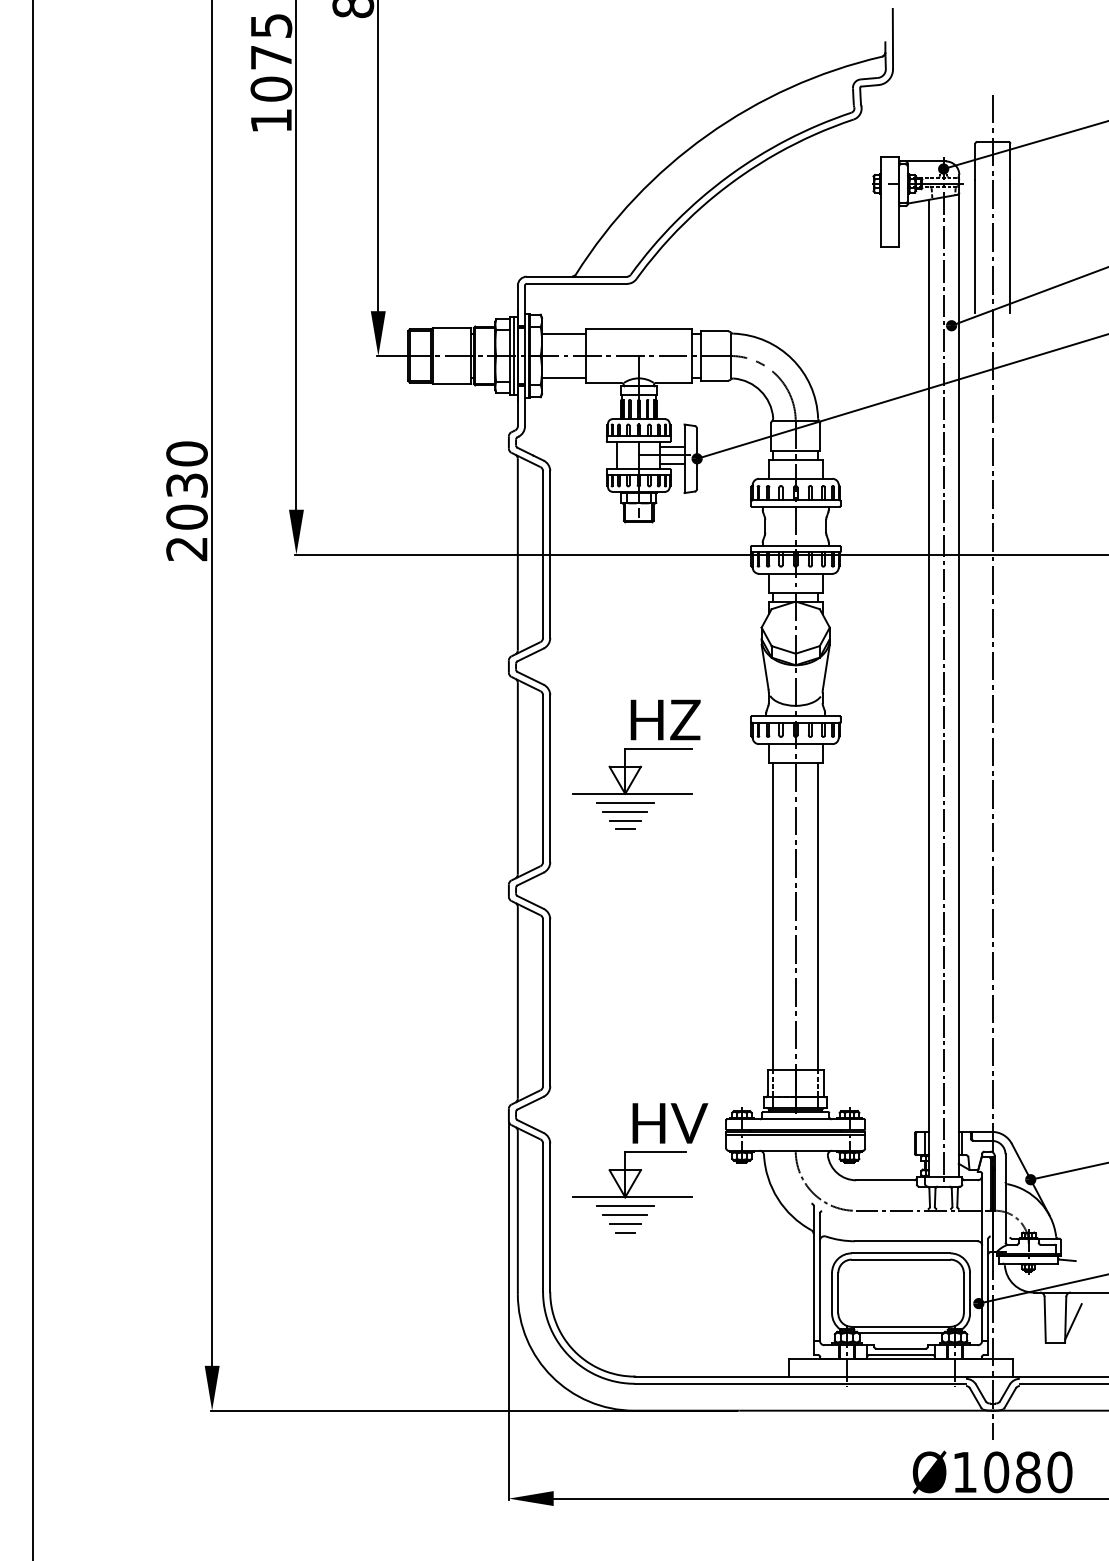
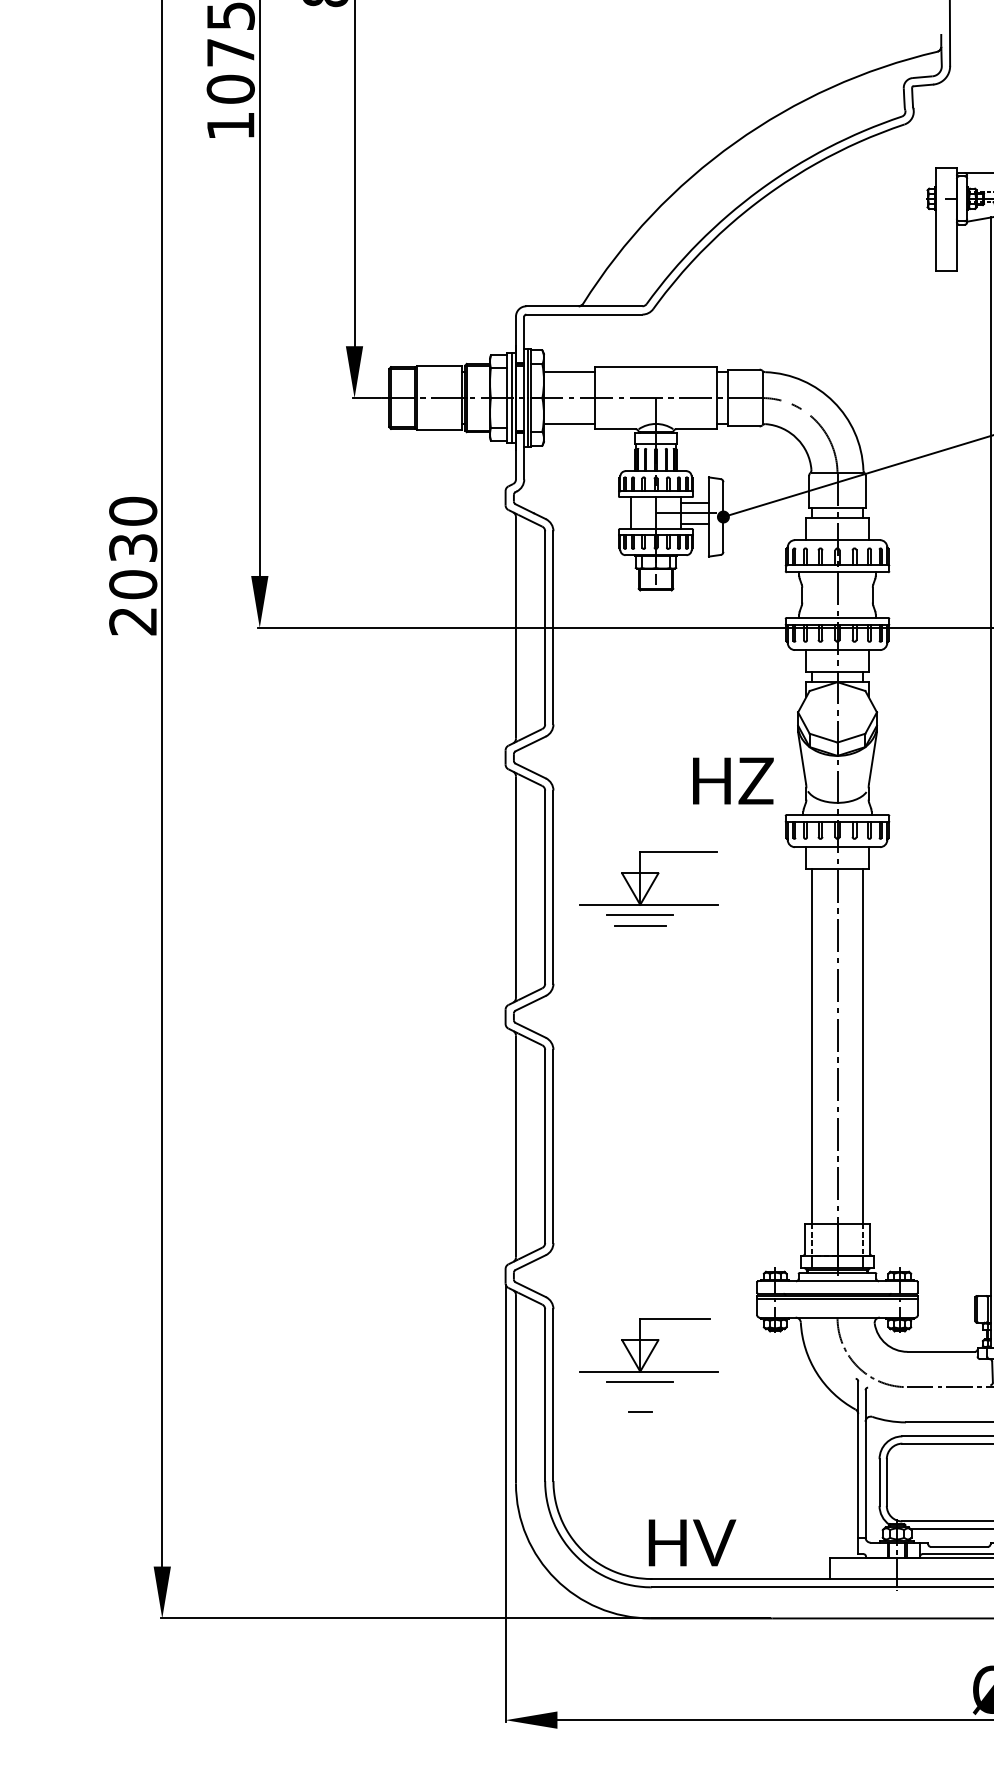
text: (665, 719) -> (733, 780), moved
part: (625, 824) -> (640, 940), removed
text: (670, 1123) -> (692, 1543), moved
line: (625, 1215) -> (640, 1392), removed
line: (624, 1224) -> (639, 1403), removed

